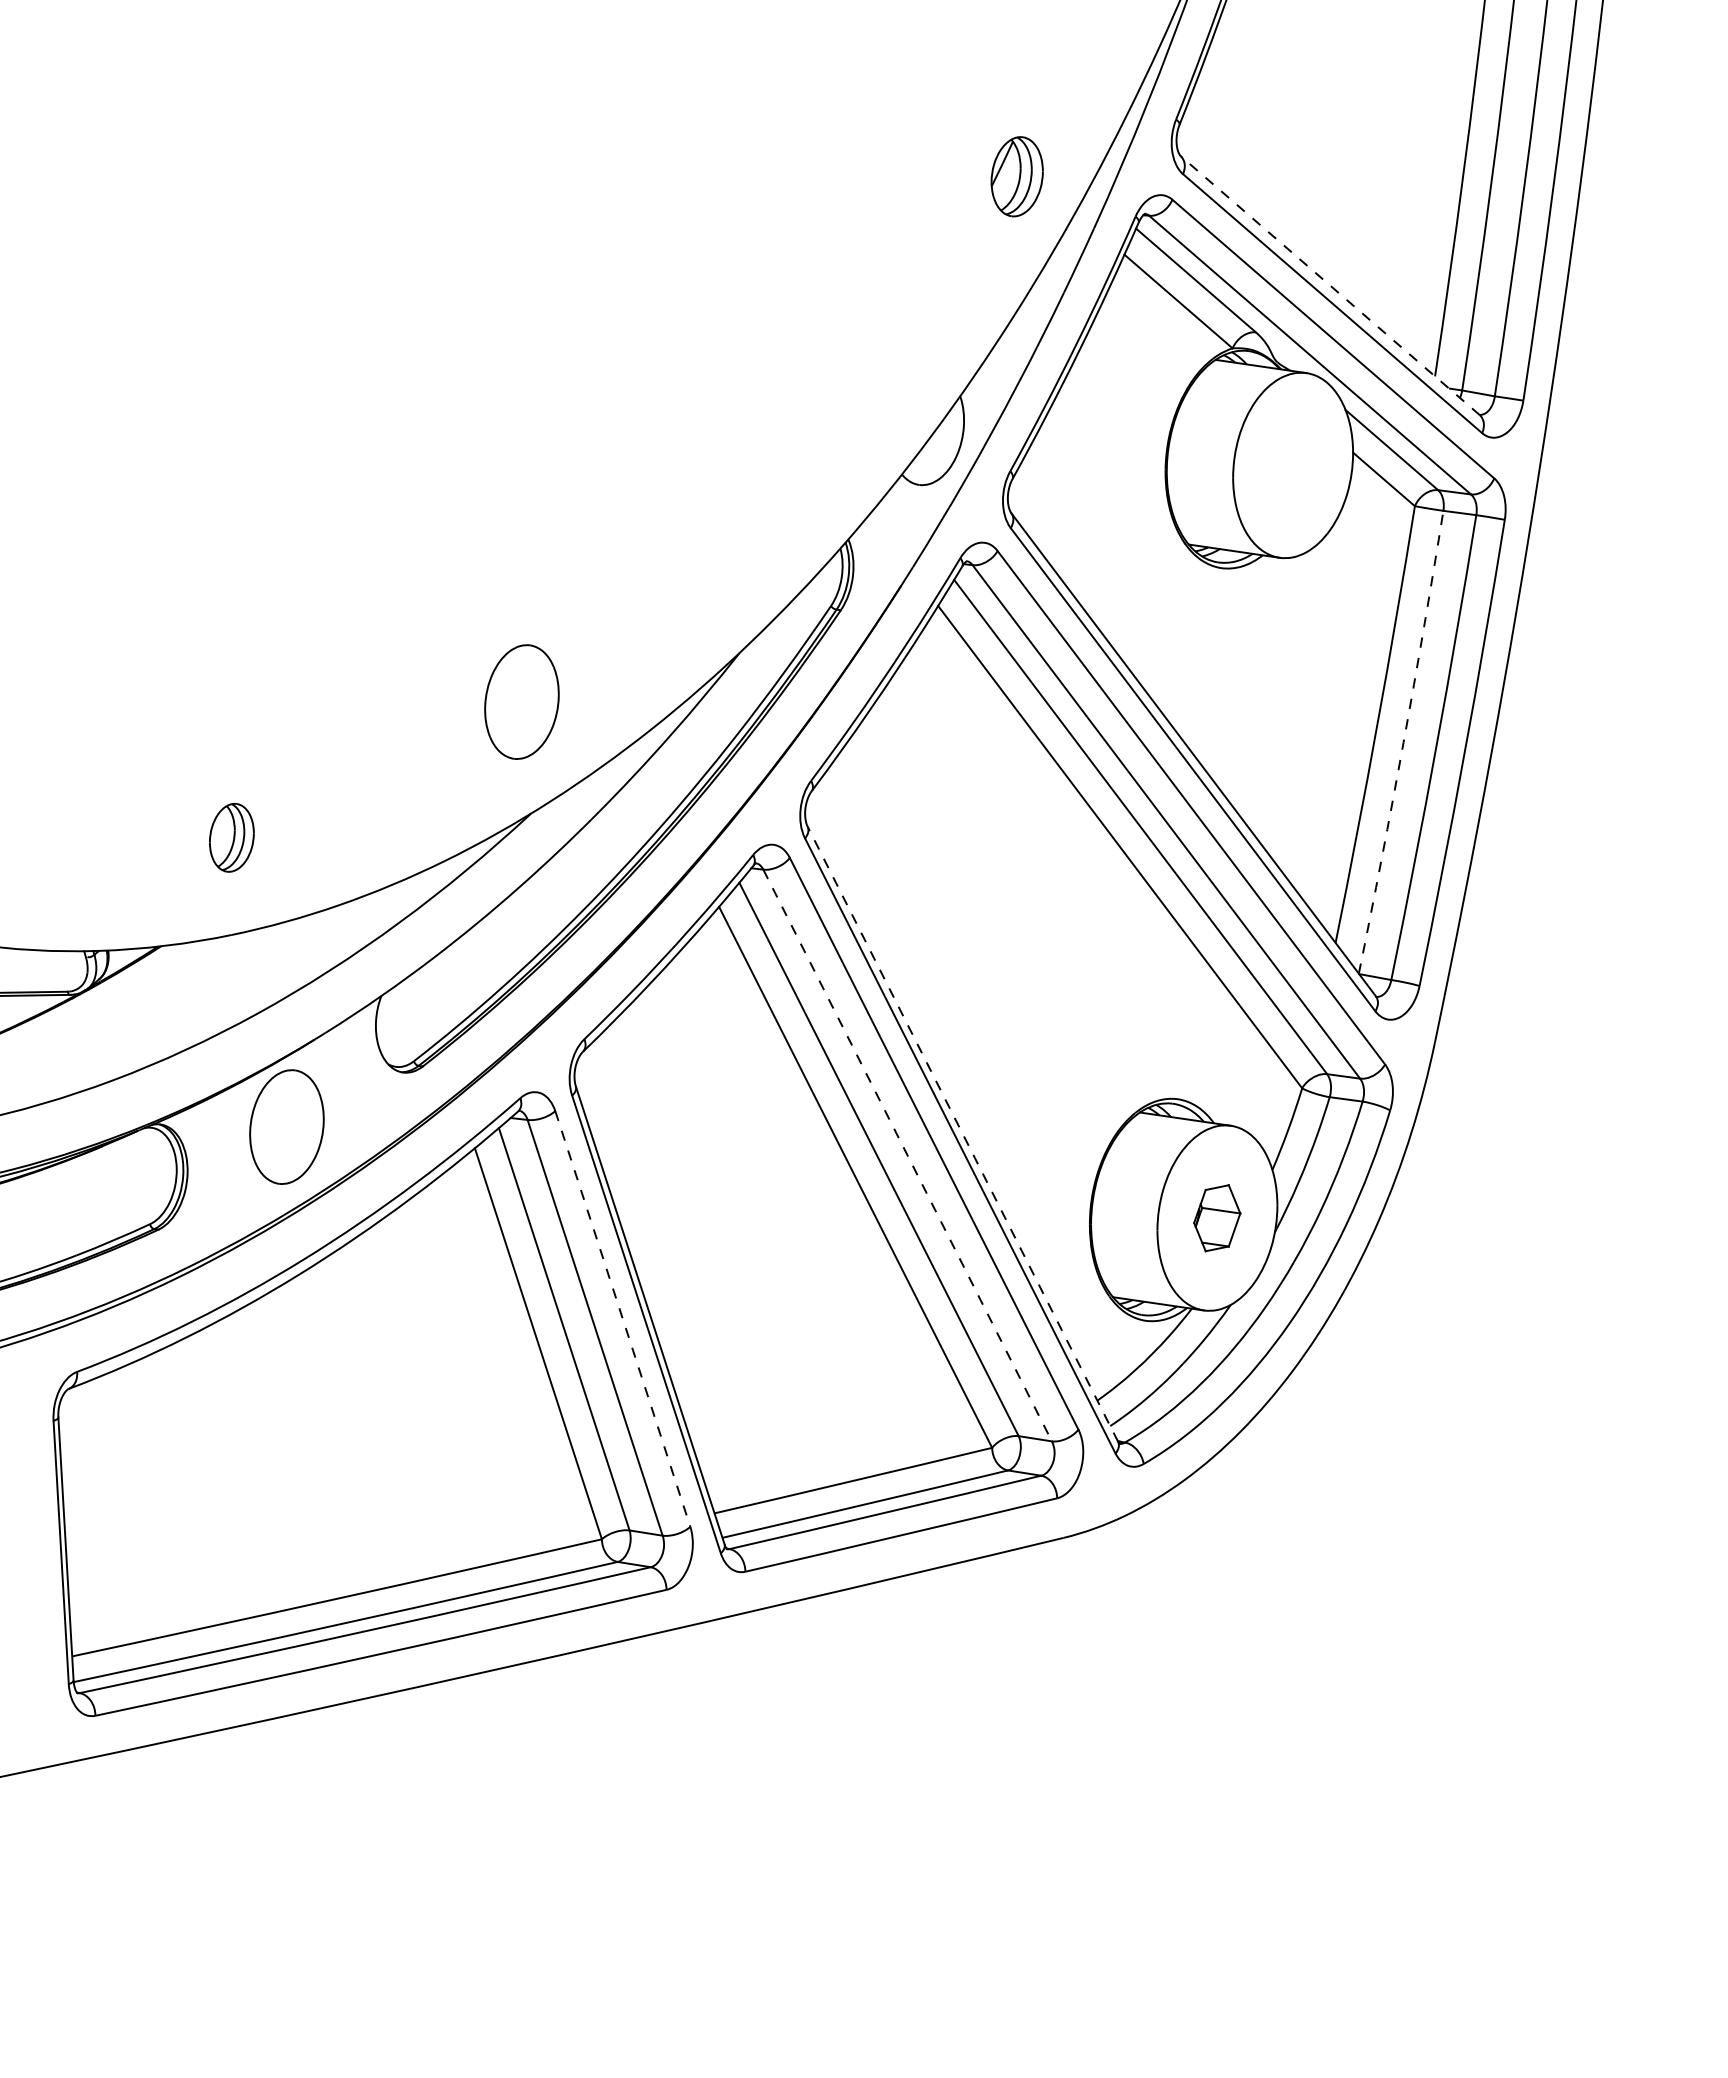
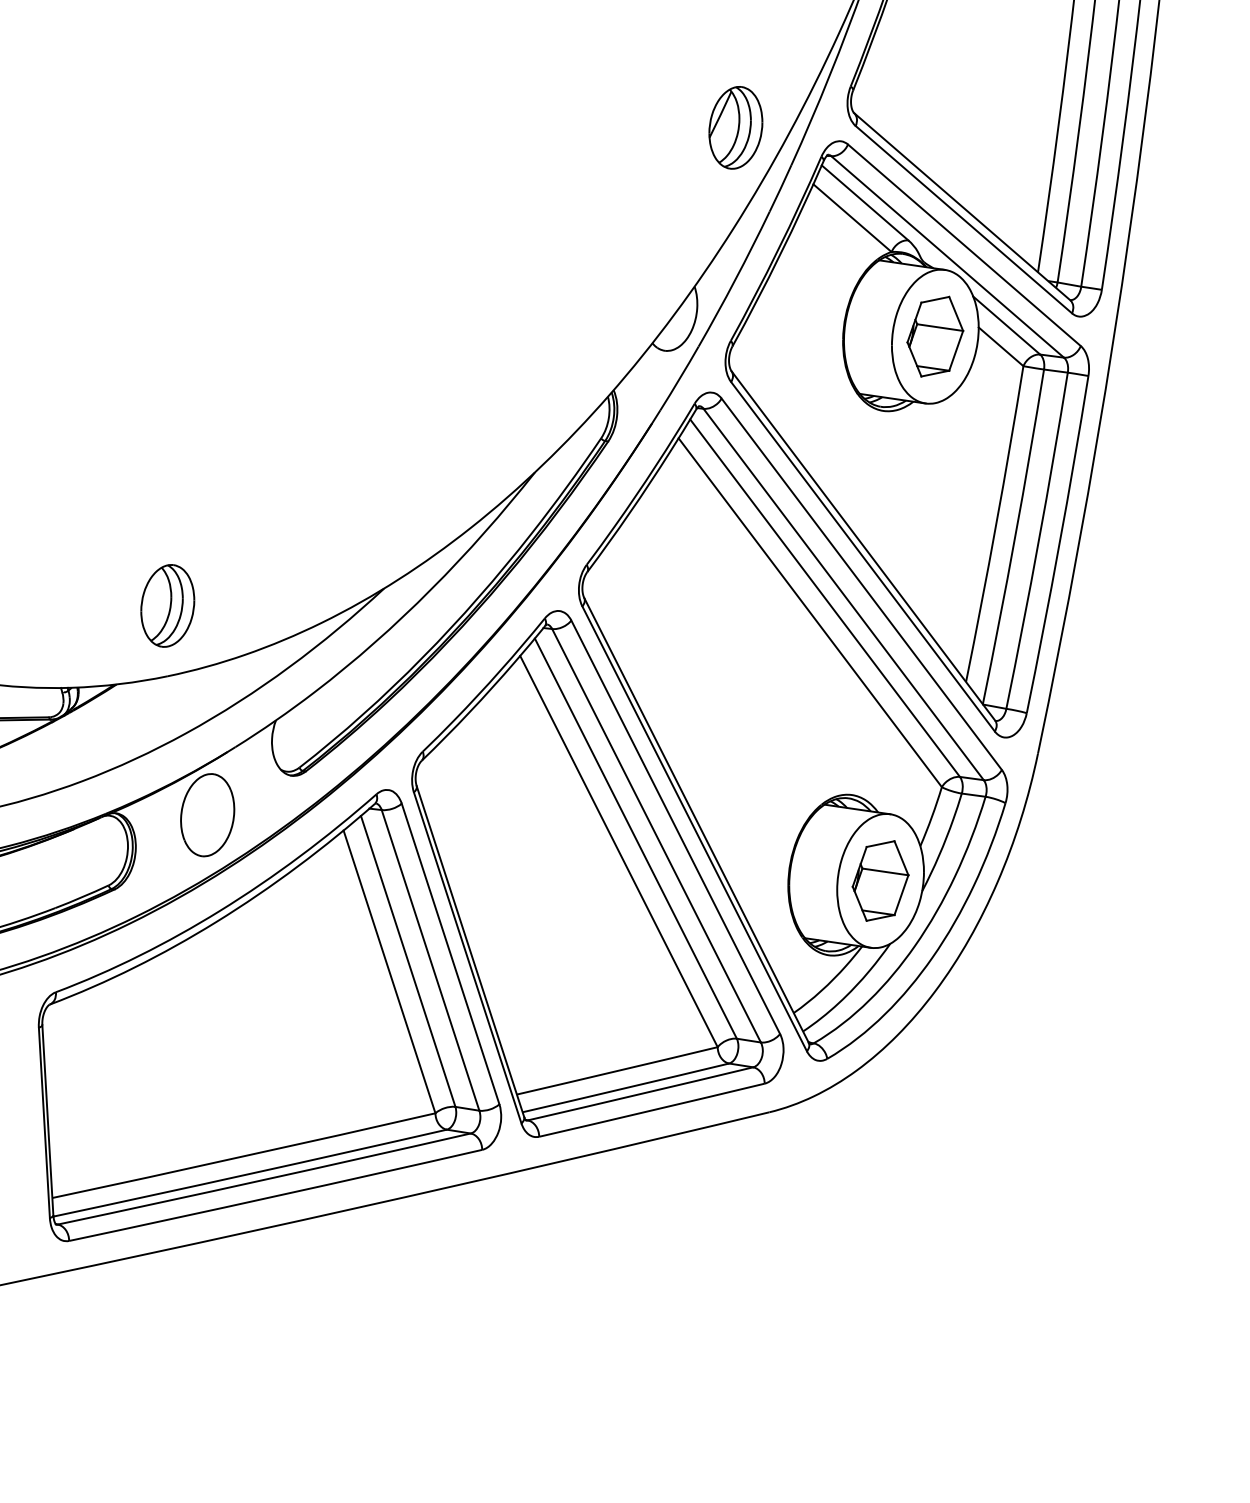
part: (1016, 176) -> (735, 127), size x1.43
line: (1330, 285) -> (962, 206), dashed -> solid
part: (1292, 465) -> (934, 336), added
part: (521, 701) -> (377, 507), removed
arc: (1403, 742) -> (1015, 537), dashed -> solid
part: (231, 837) -> (167, 605), size x1.67
line: (962, 1134) -> (696, 820), dashed -> solid
line: (907, 1155) -> (656, 835), dashed -> solid
part: (1216, 1218) -> (879, 881), size x1.67
line: (622, 1318) -> (450, 953), dashed -> solid

